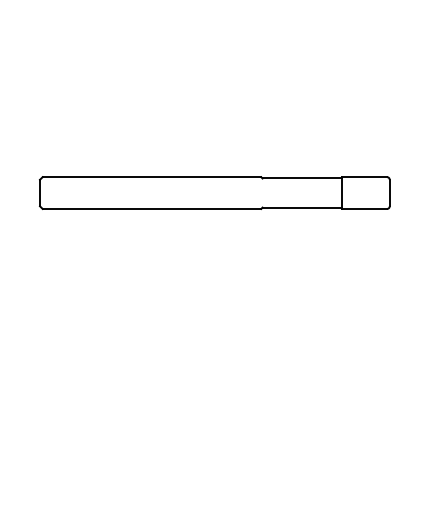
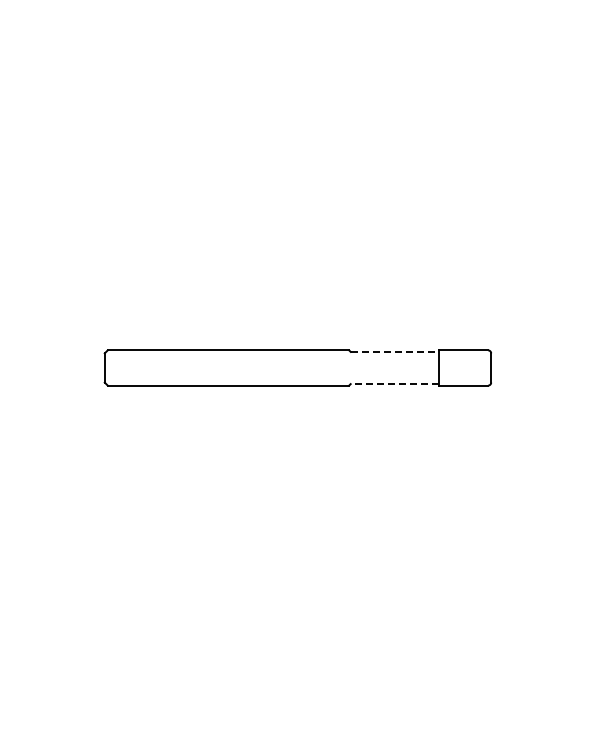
line: (302, 178) -> (394, 351), solid -> dashed
line: (302, 208) -> (394, 384), solid -> dashed

